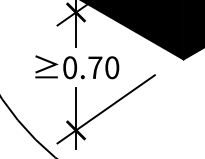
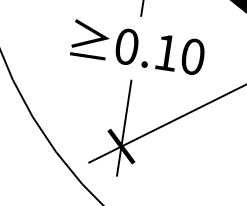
text: (95, 67) -> (166, 52), 0.70 -> 0.10

